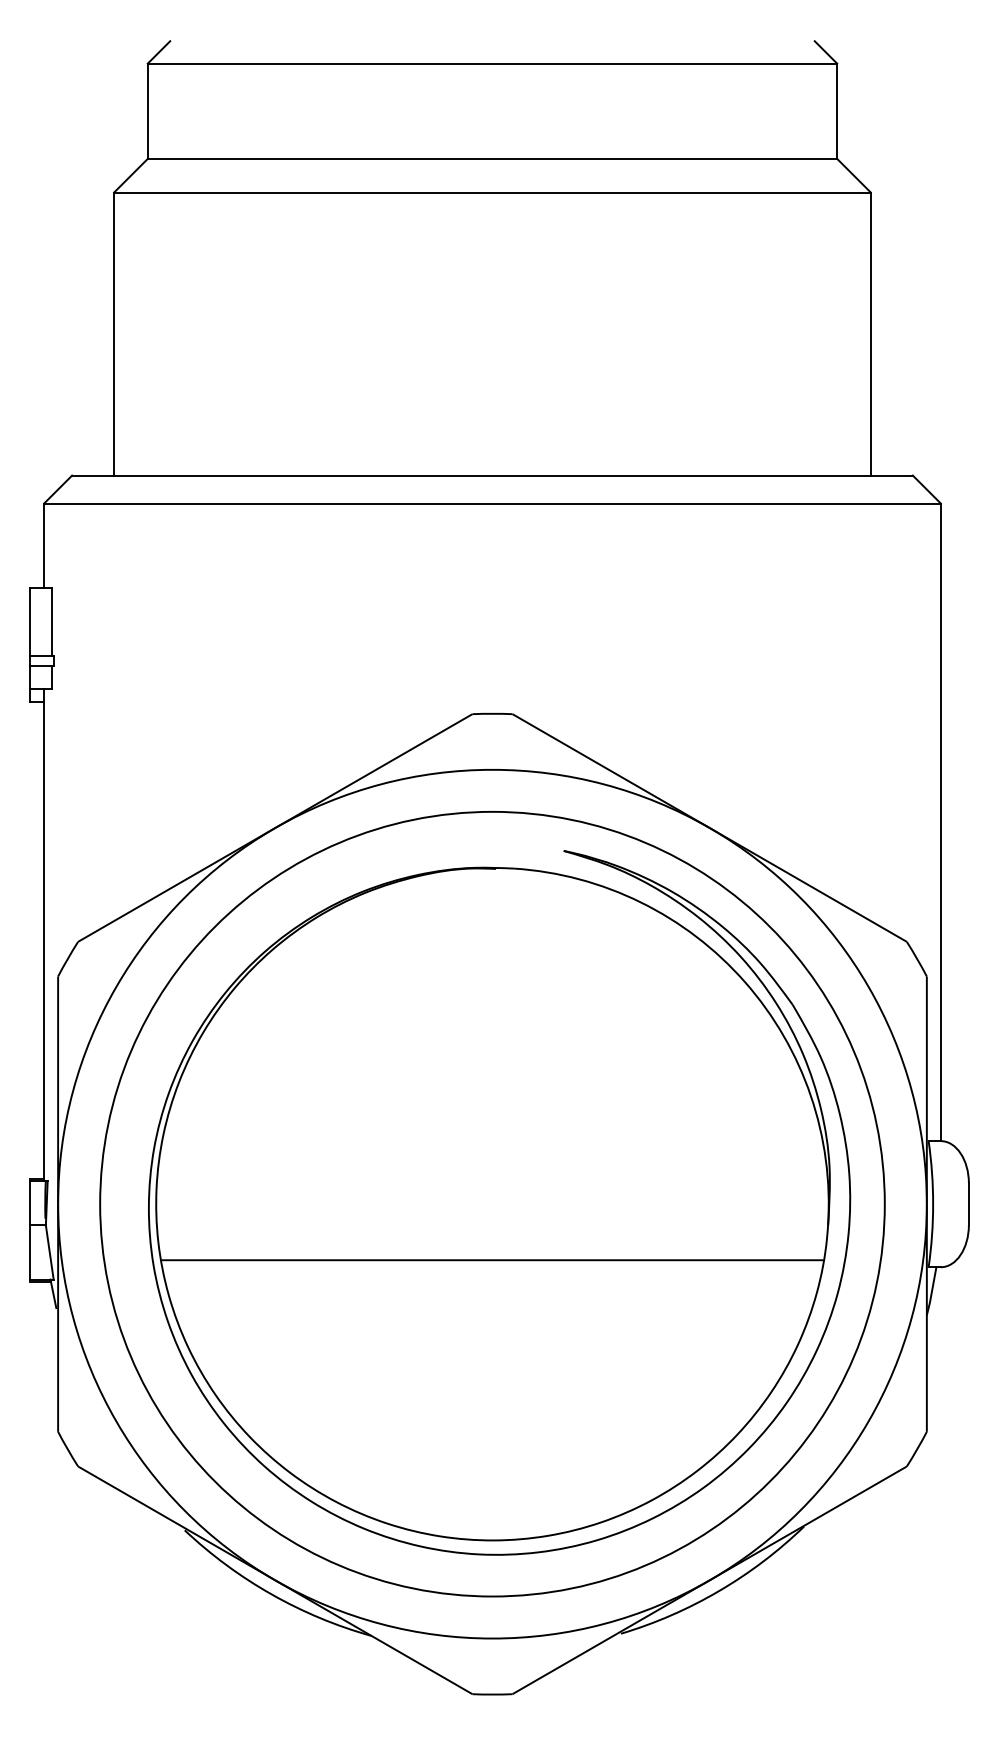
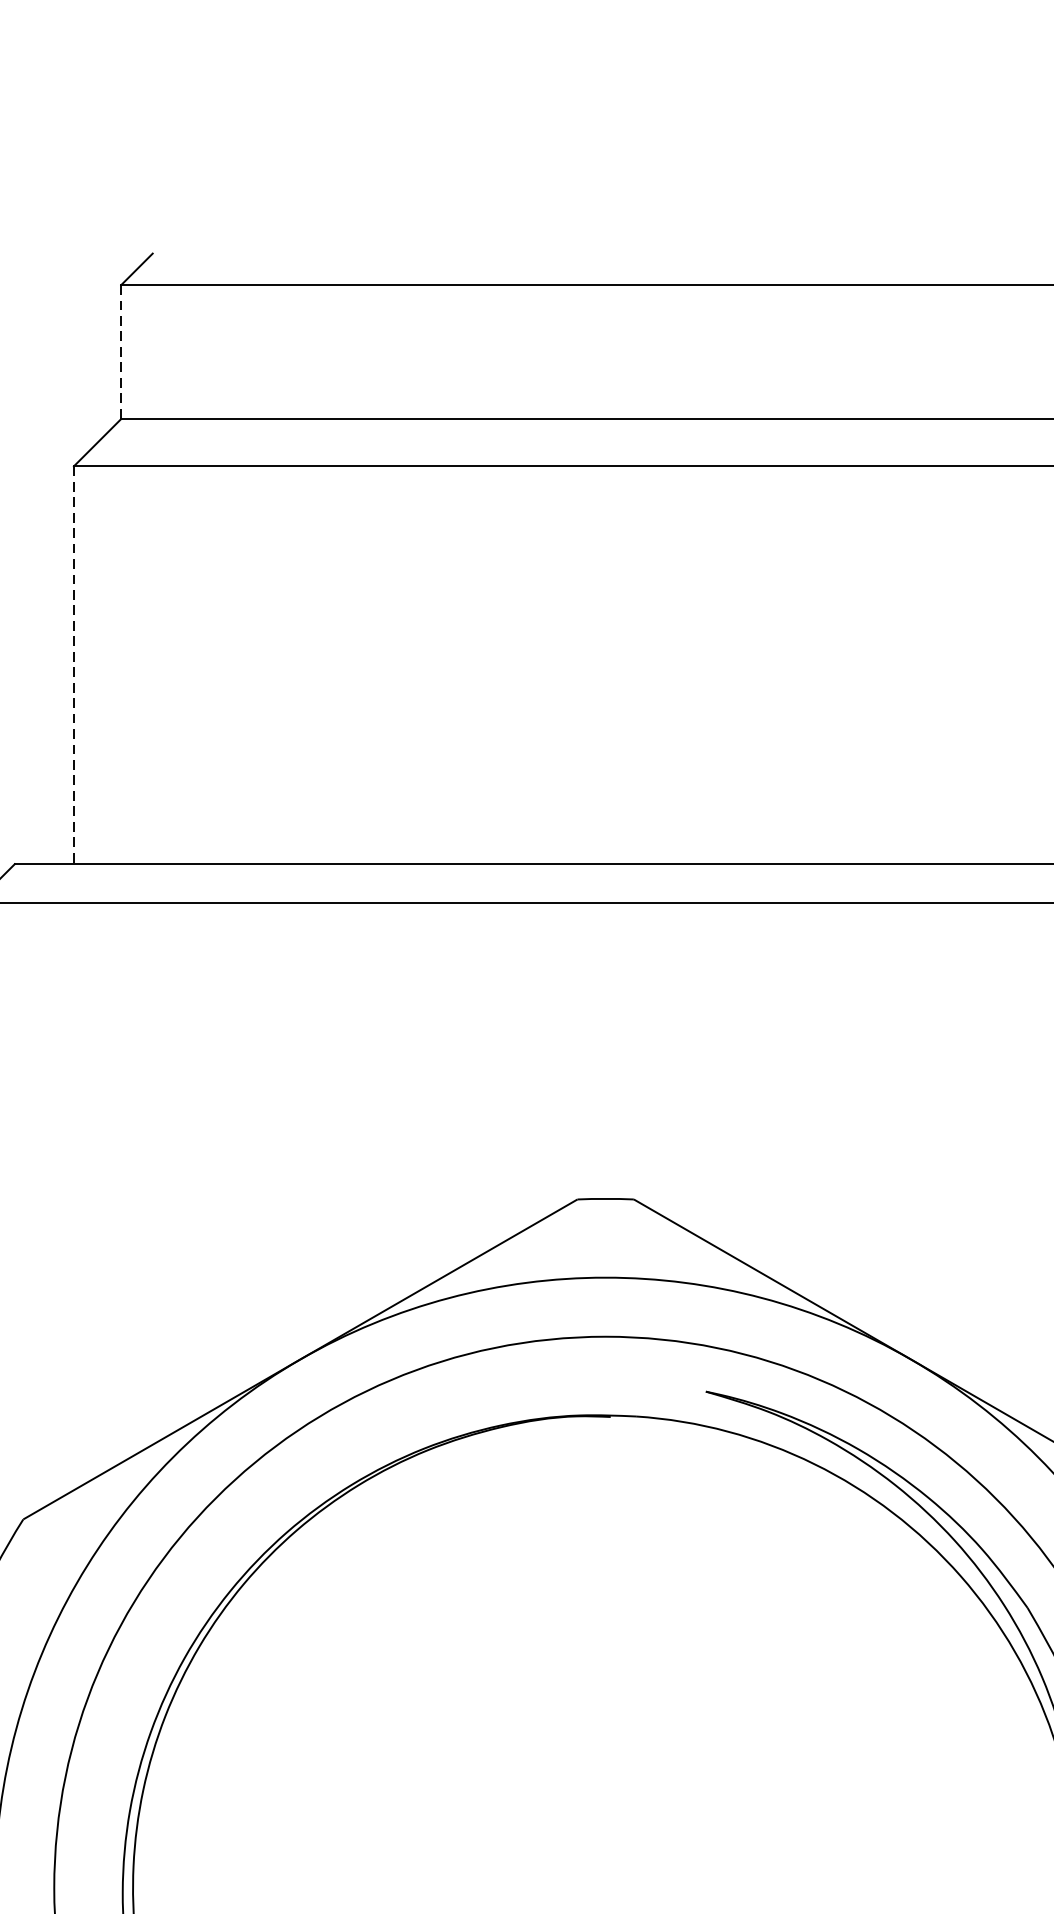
line: (147, 111) -> (120, 352), solid -> dashed
line: (114, 334) -> (74, 665), solid -> dashed

